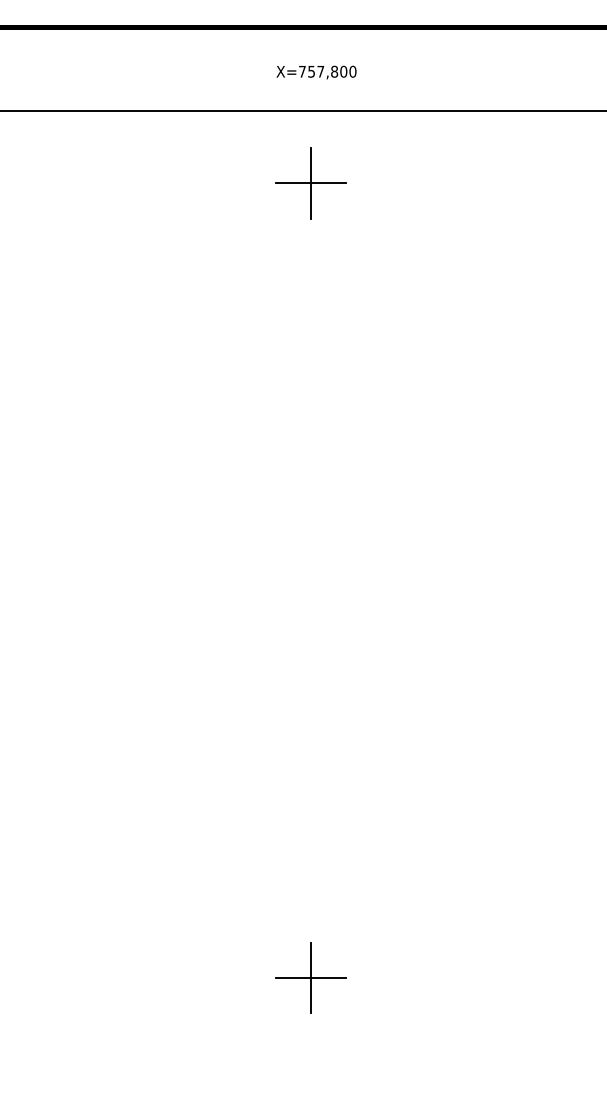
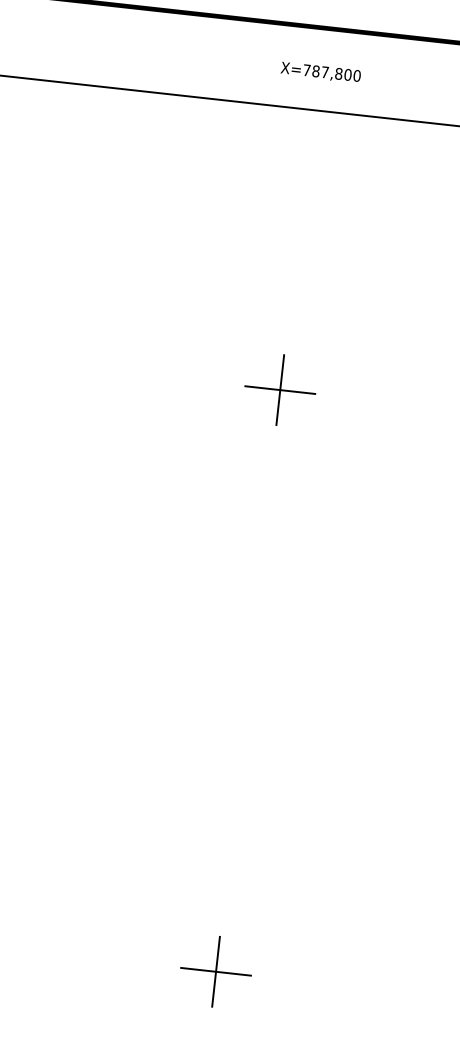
text: (311, 71) -> (315, 71), X=757,800 -> X=787,800
part: (310, 183) -> (279, 390), moved

